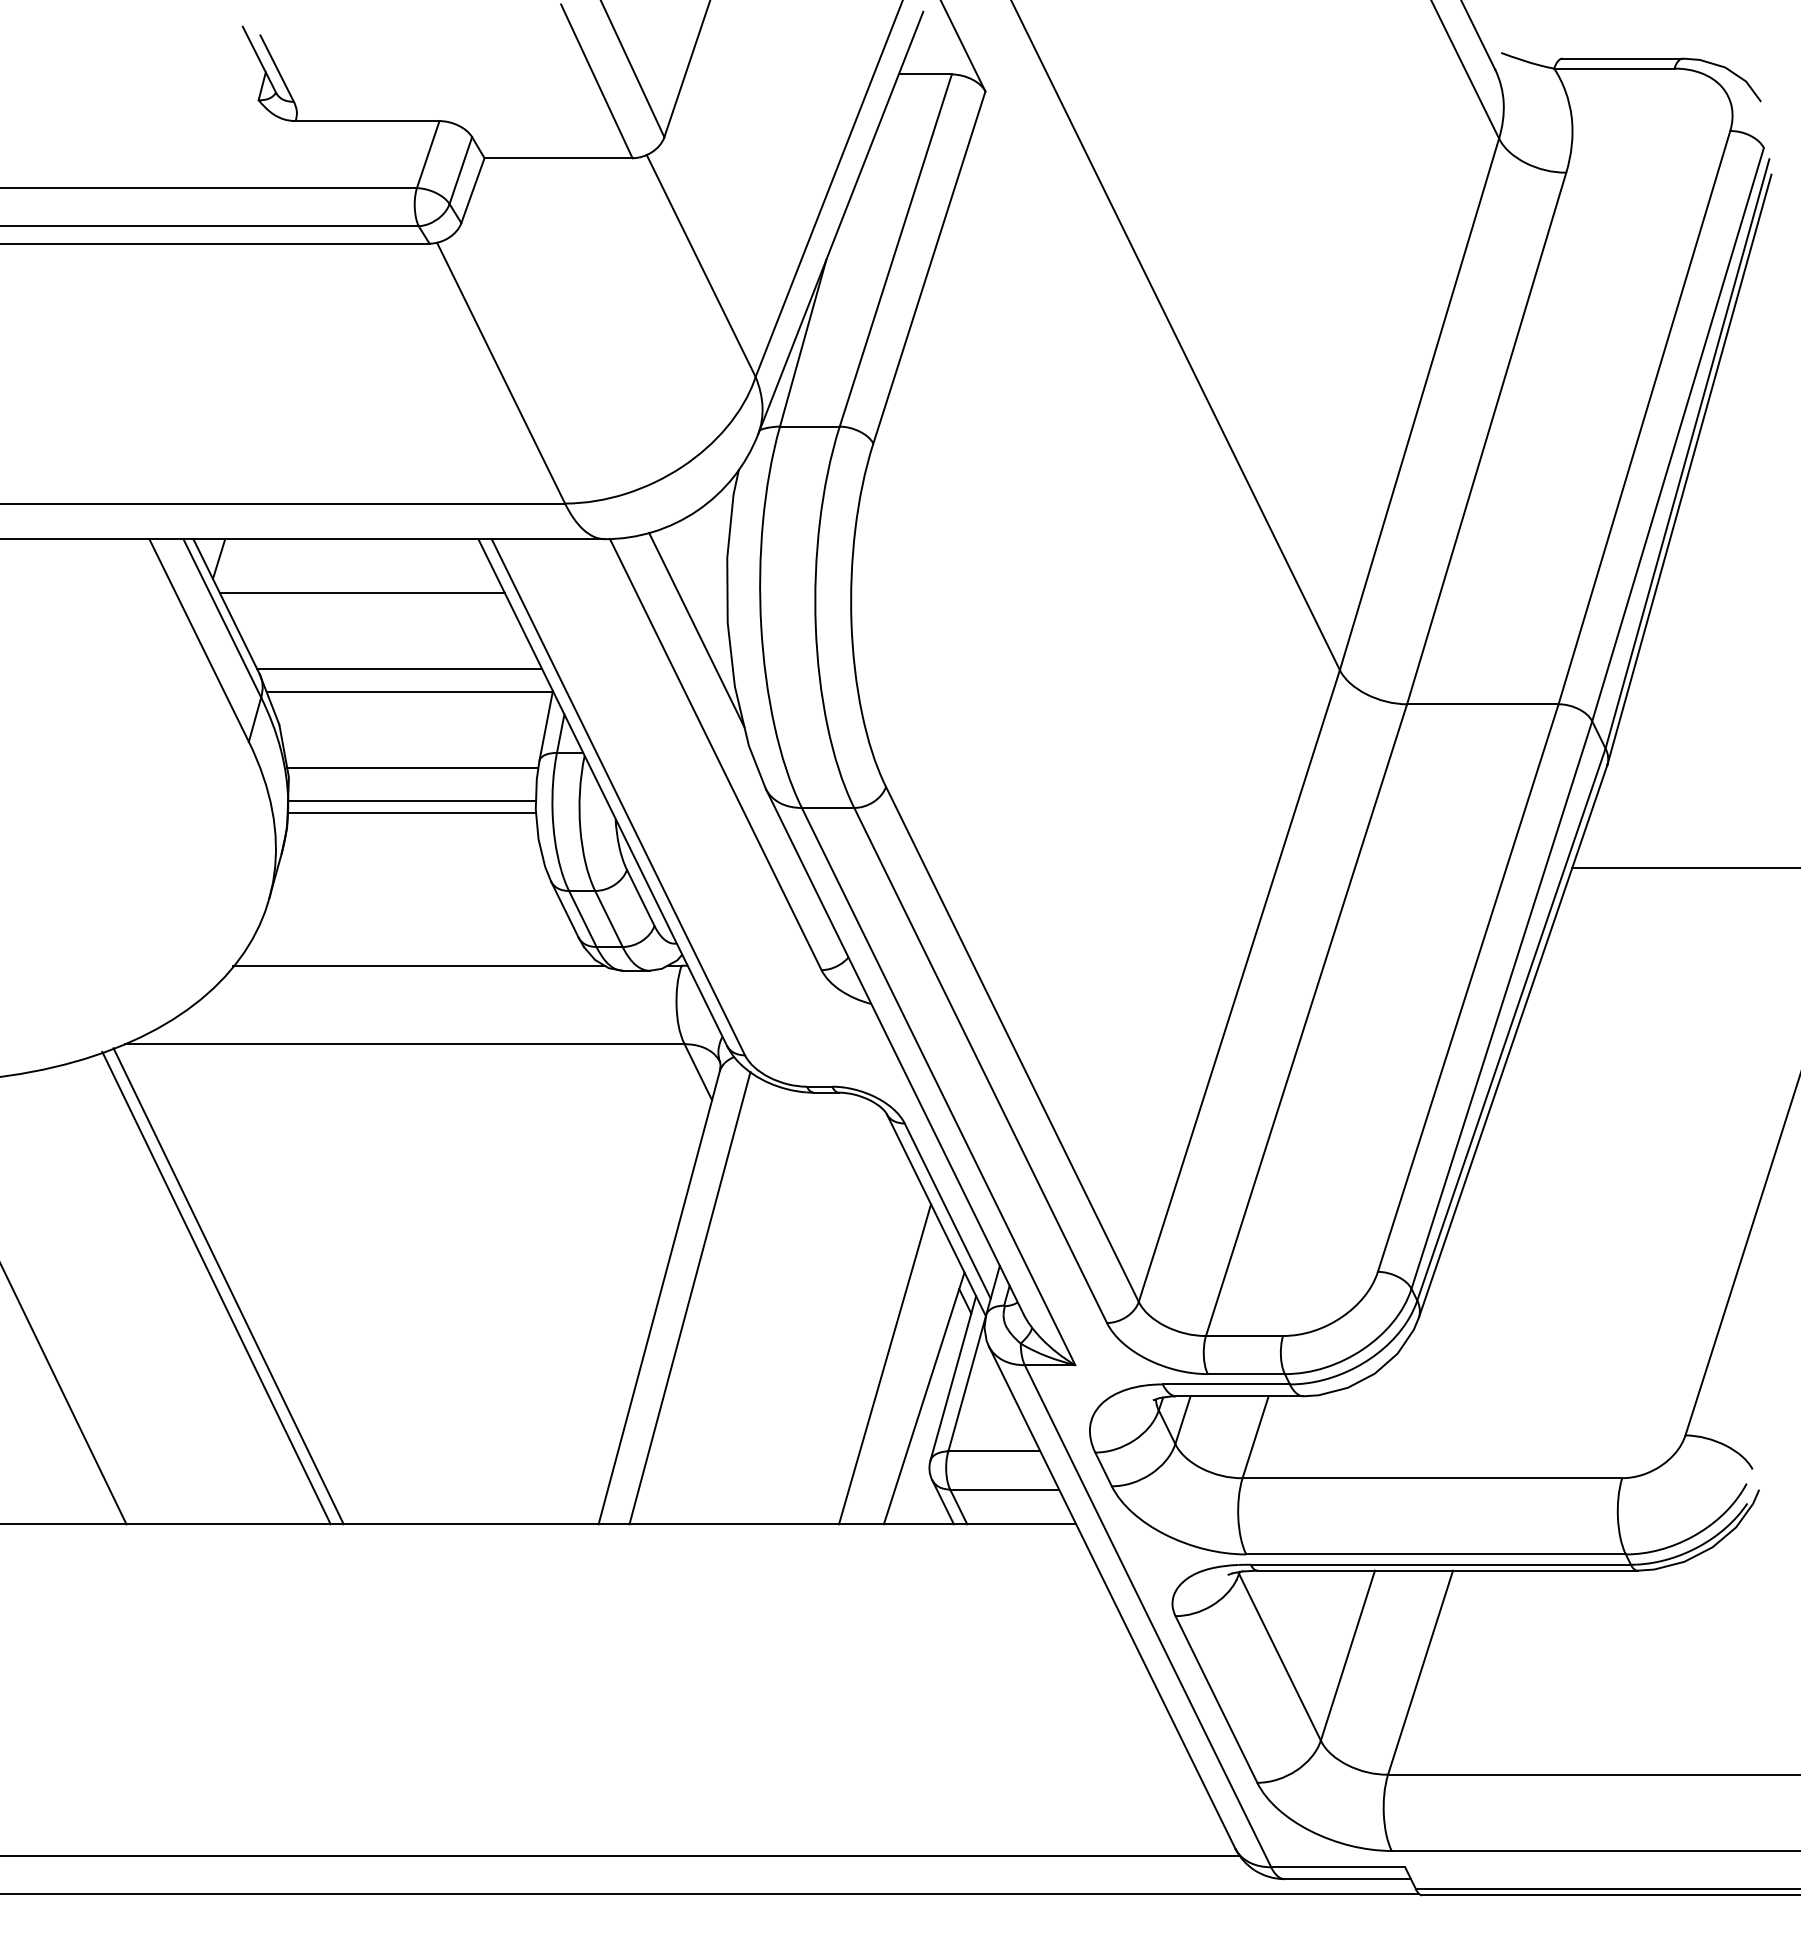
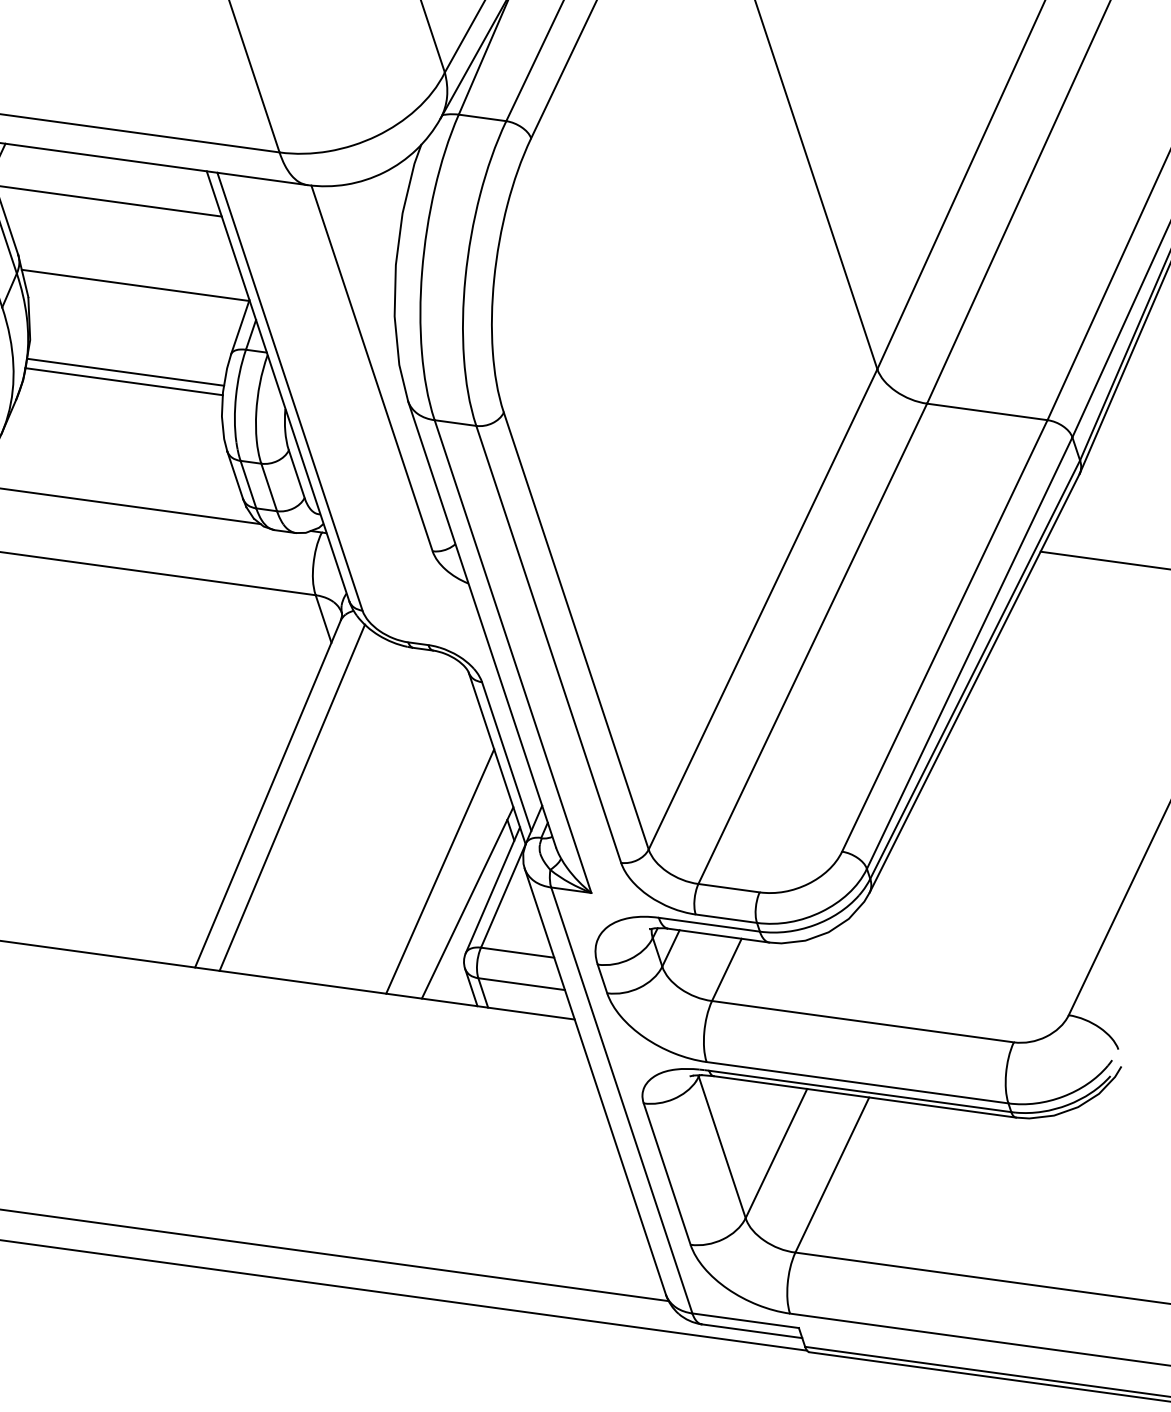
line: (696, 629) -> (370, 266), removed
line: (399, 668) -> (129, 265), removed
line: (412, 768) -> (129, 346), removed

